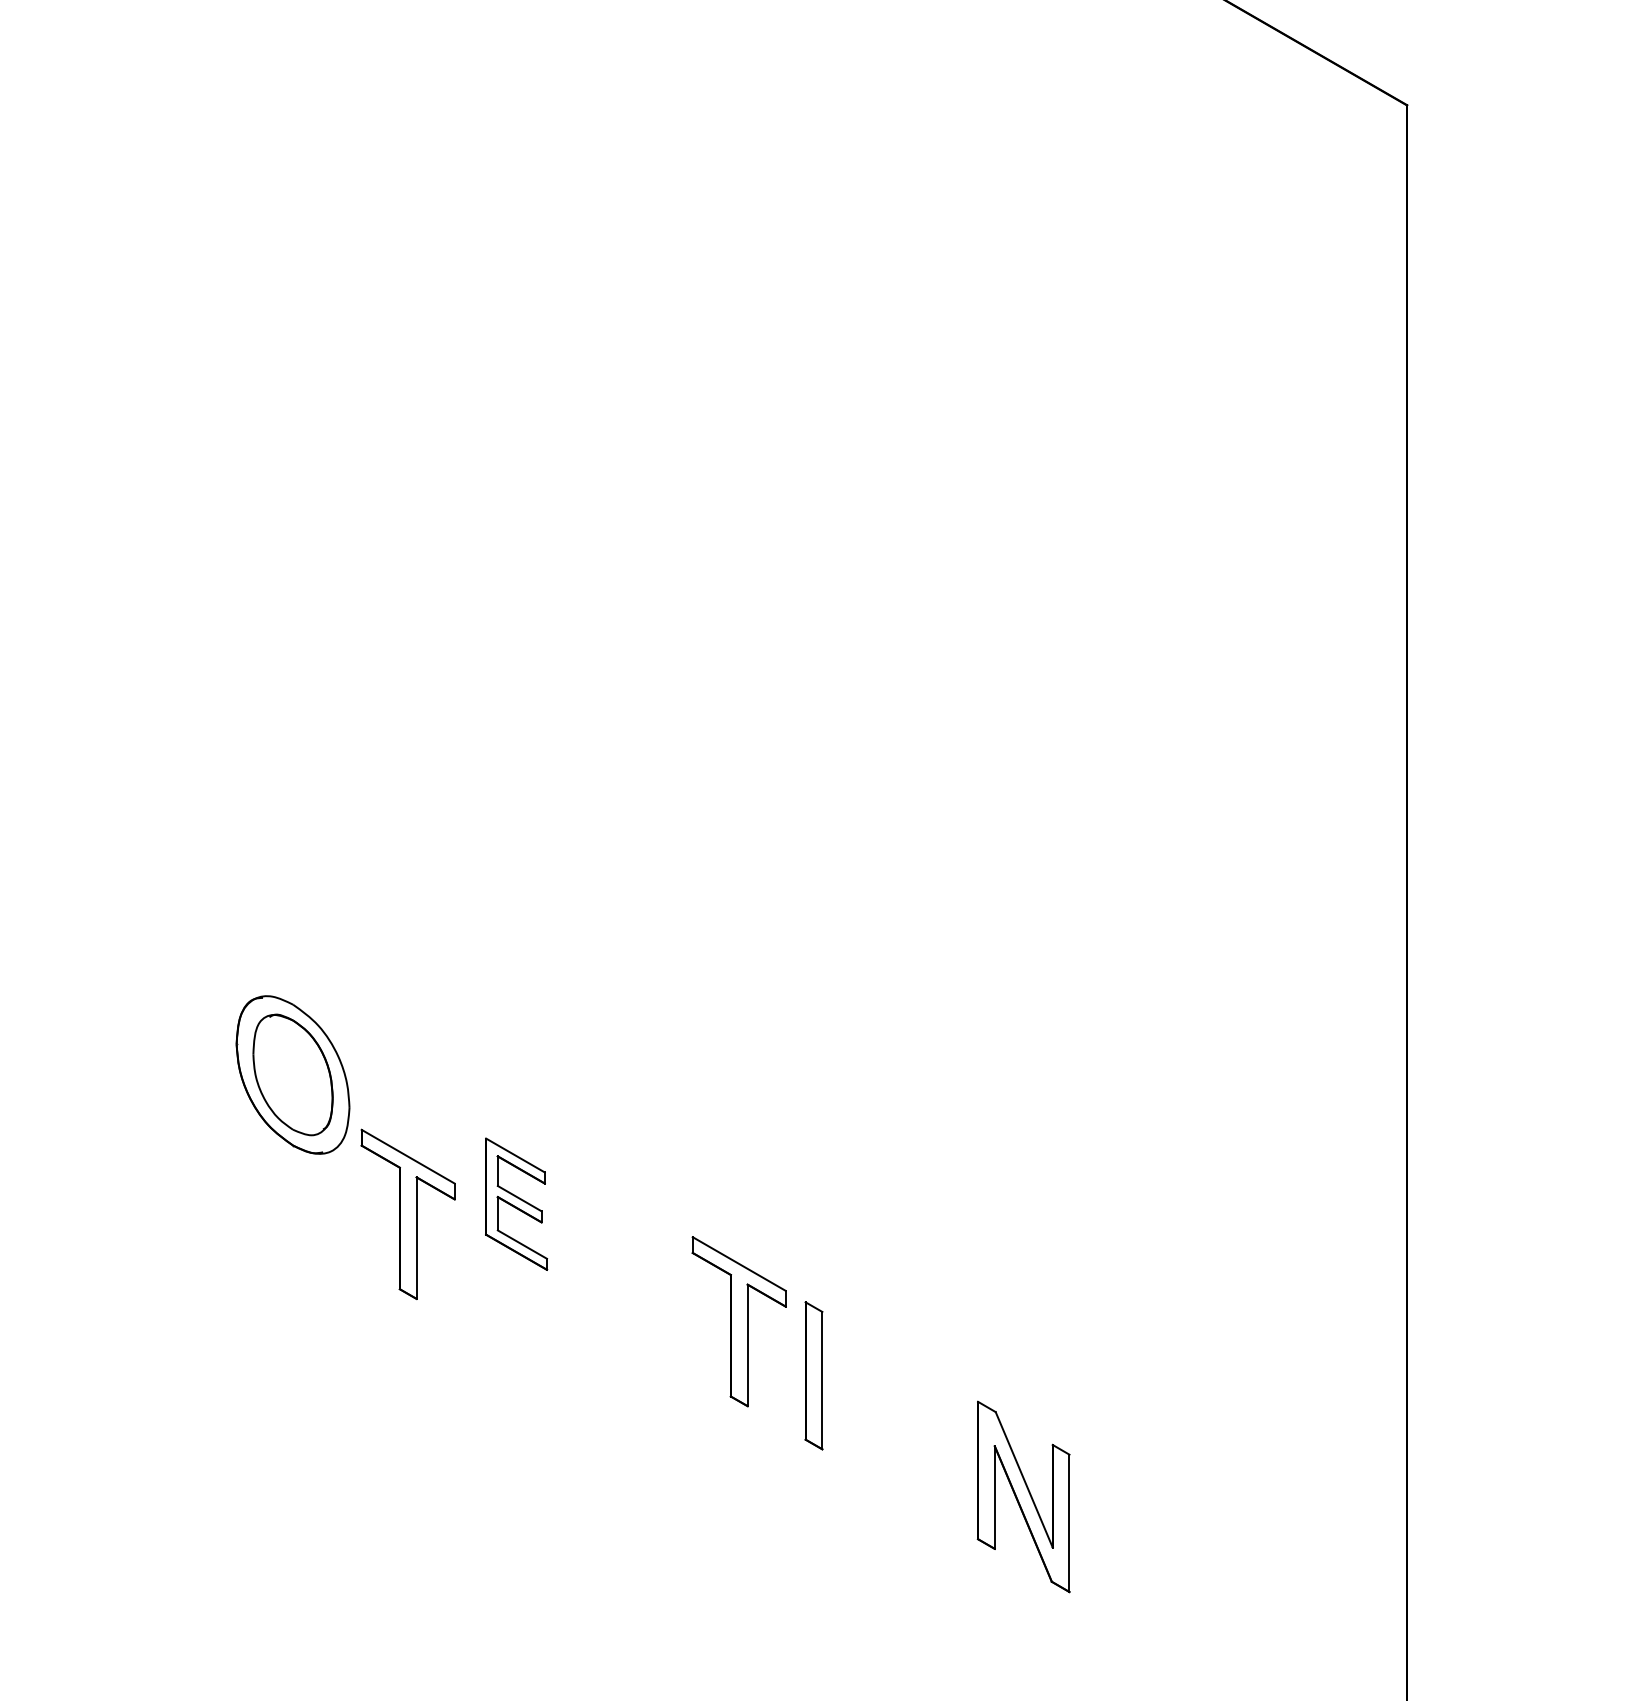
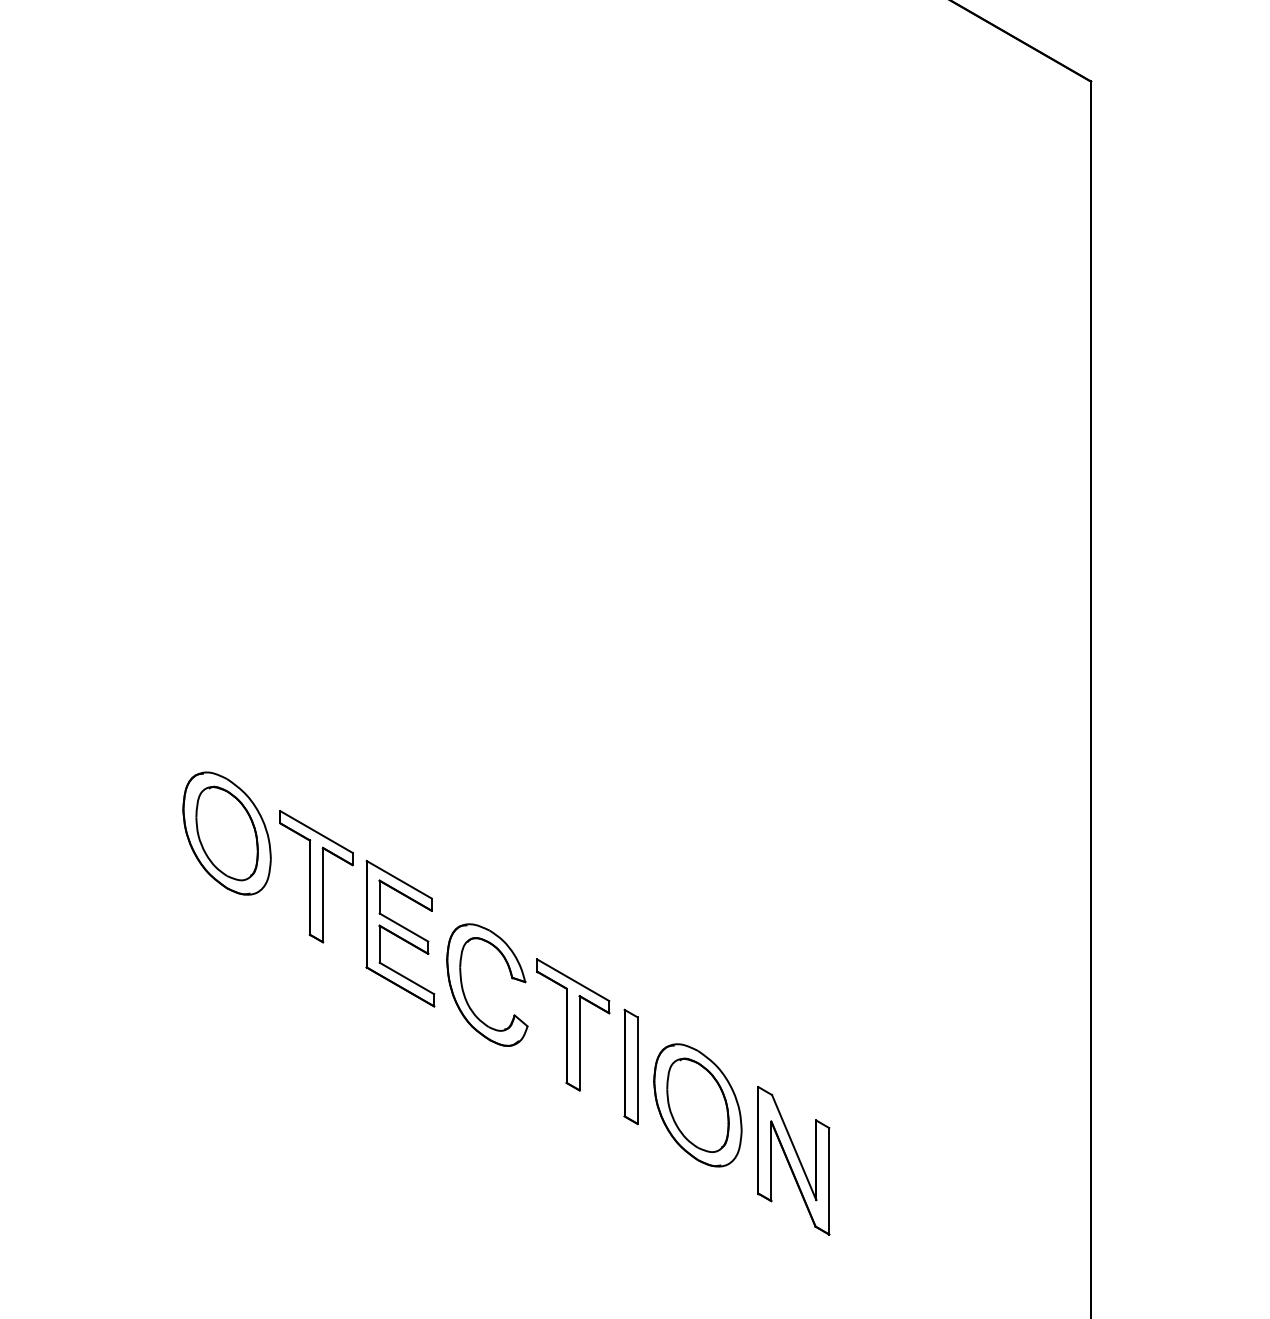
part: (516, 1203) -> (400, 933), size x1.43
part: (408, 1214) -> (316, 876), moved
part: (599, 1278) -> (464, 991), added
part: (899, 1425) -> (697, 1105), added

